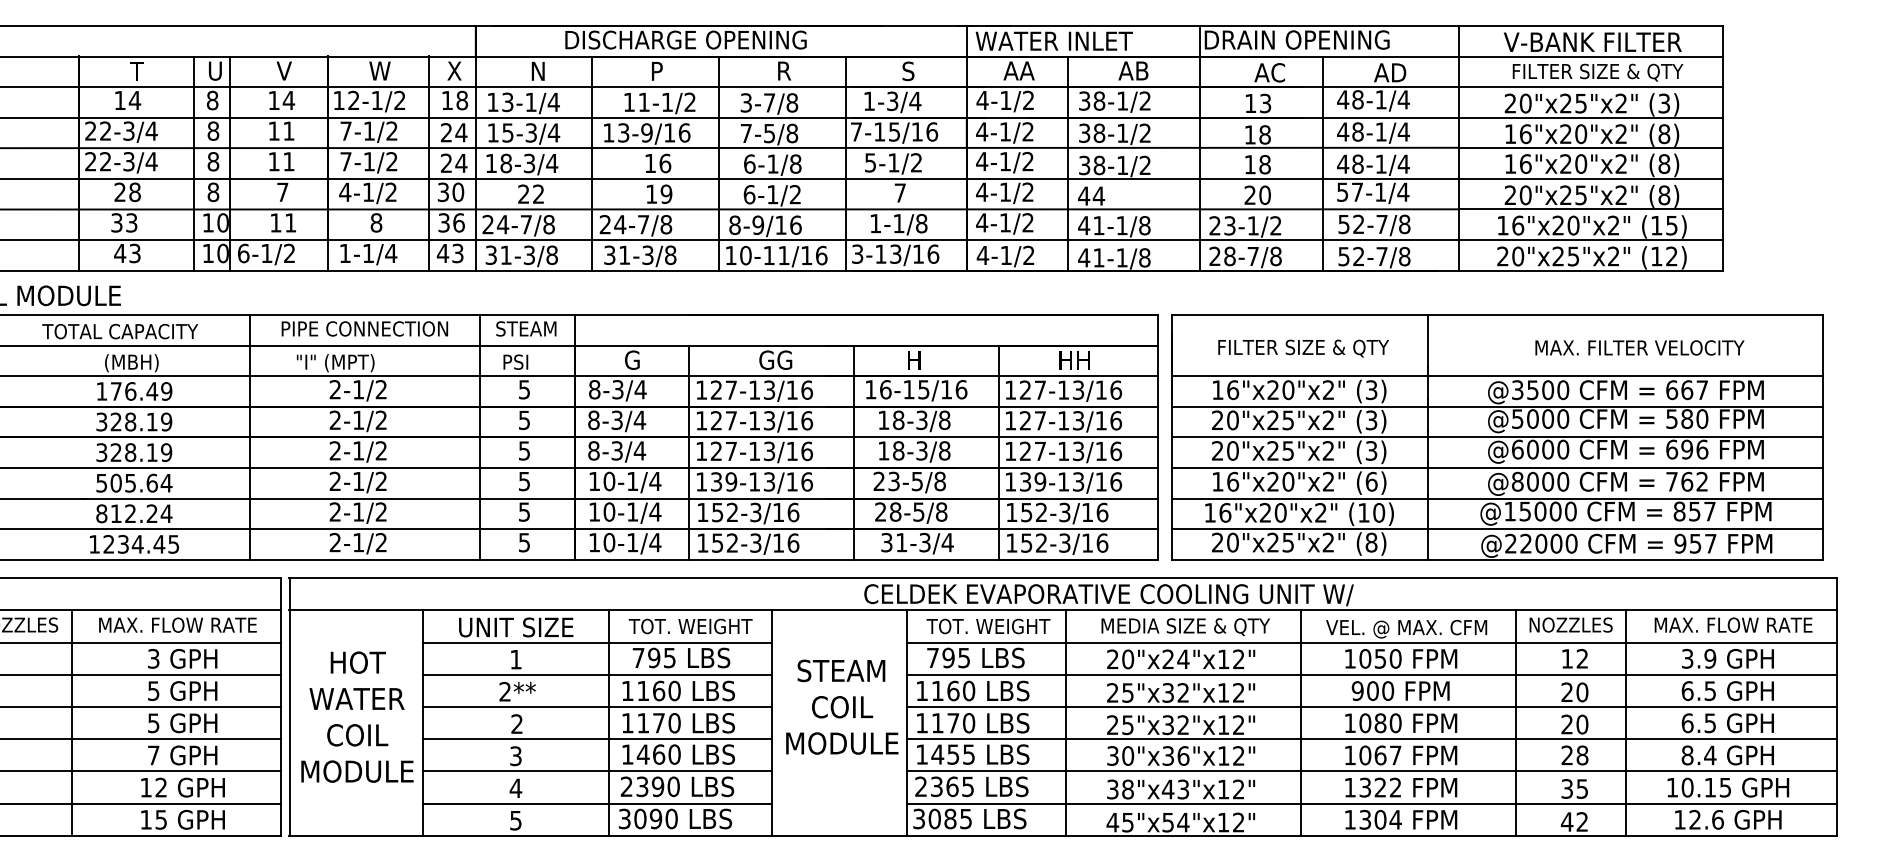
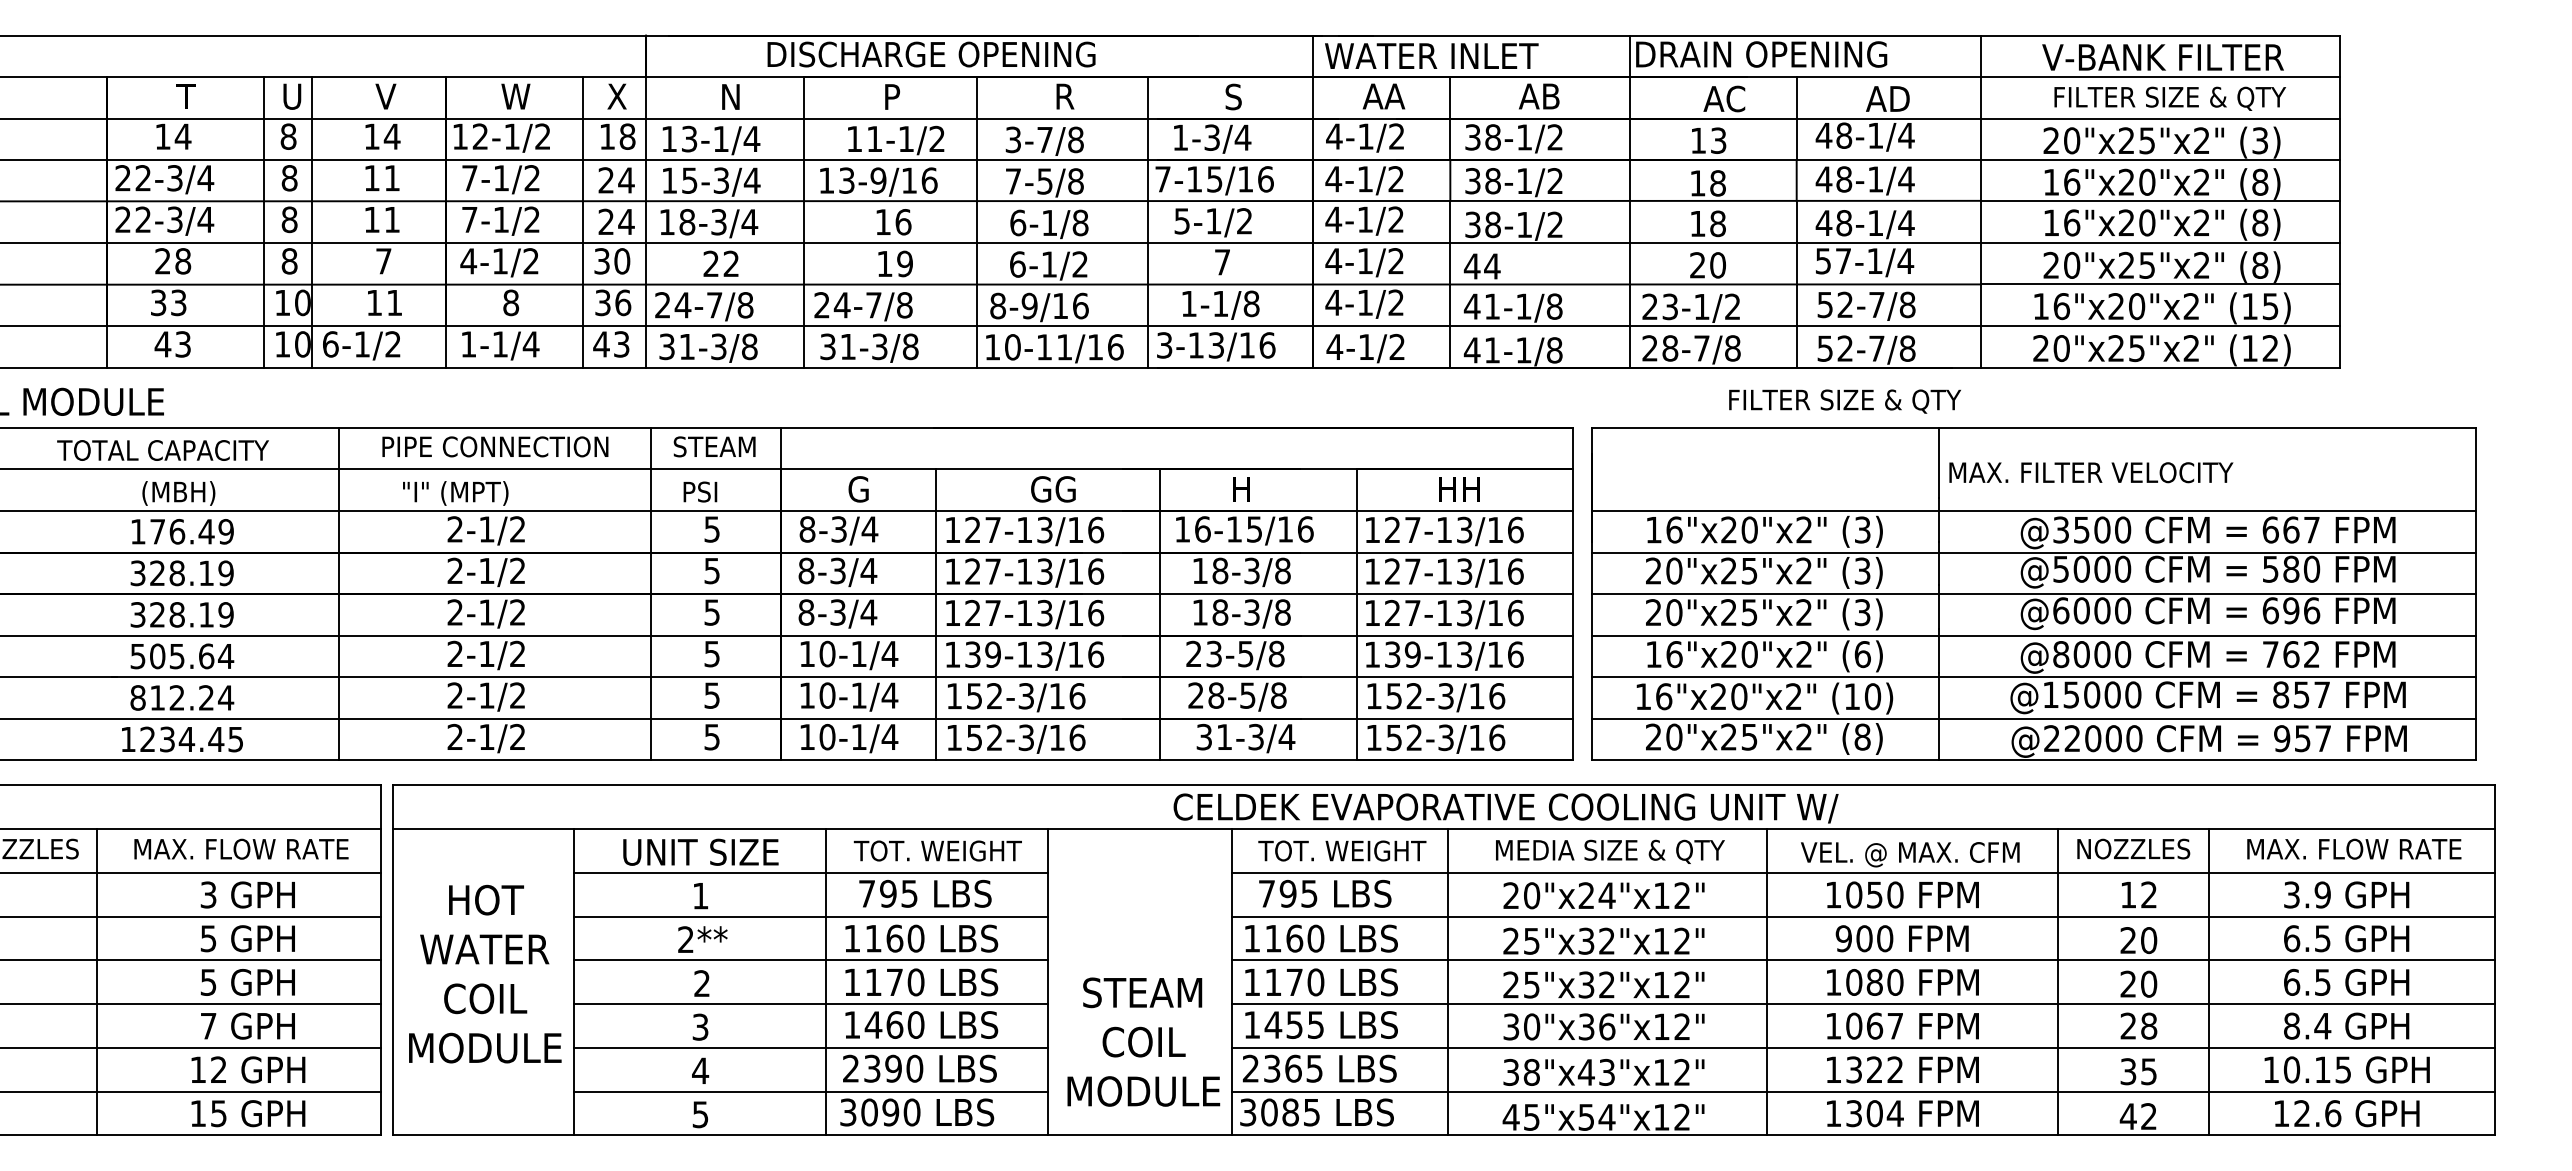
text: (1639, 347) -> (2090, 472), moved
text: (1303, 348) -> (1844, 401), moved
text: (842, 706) -> (1144, 1041), moved

